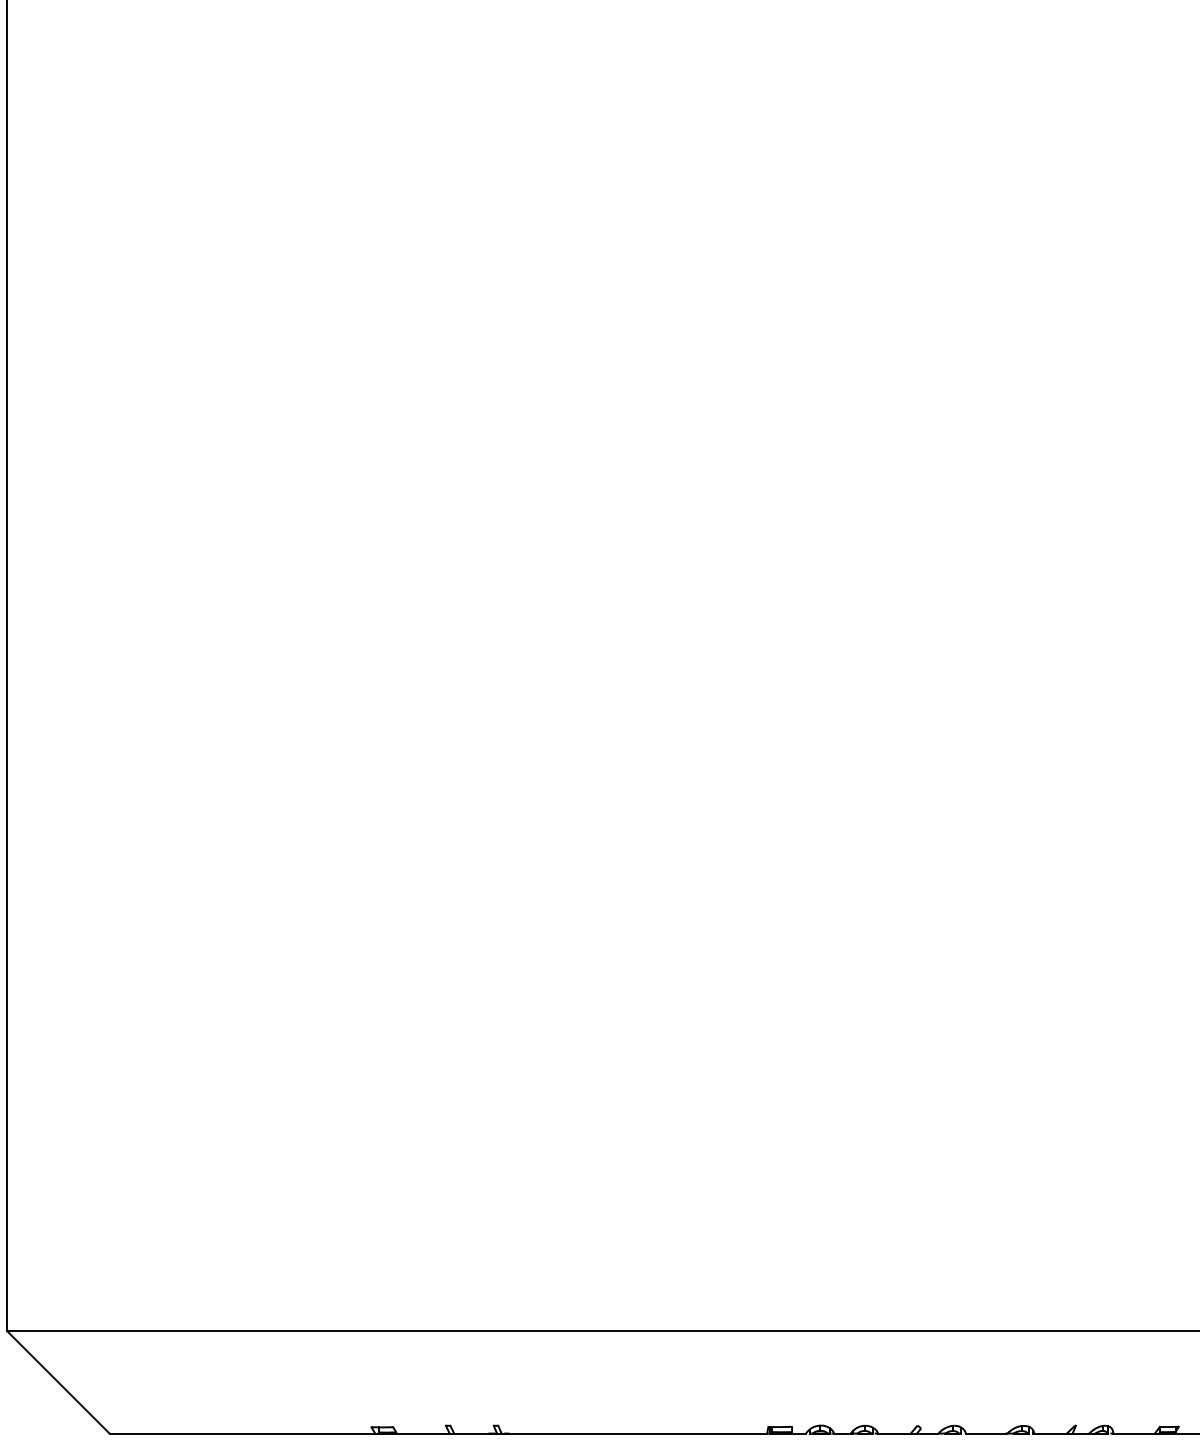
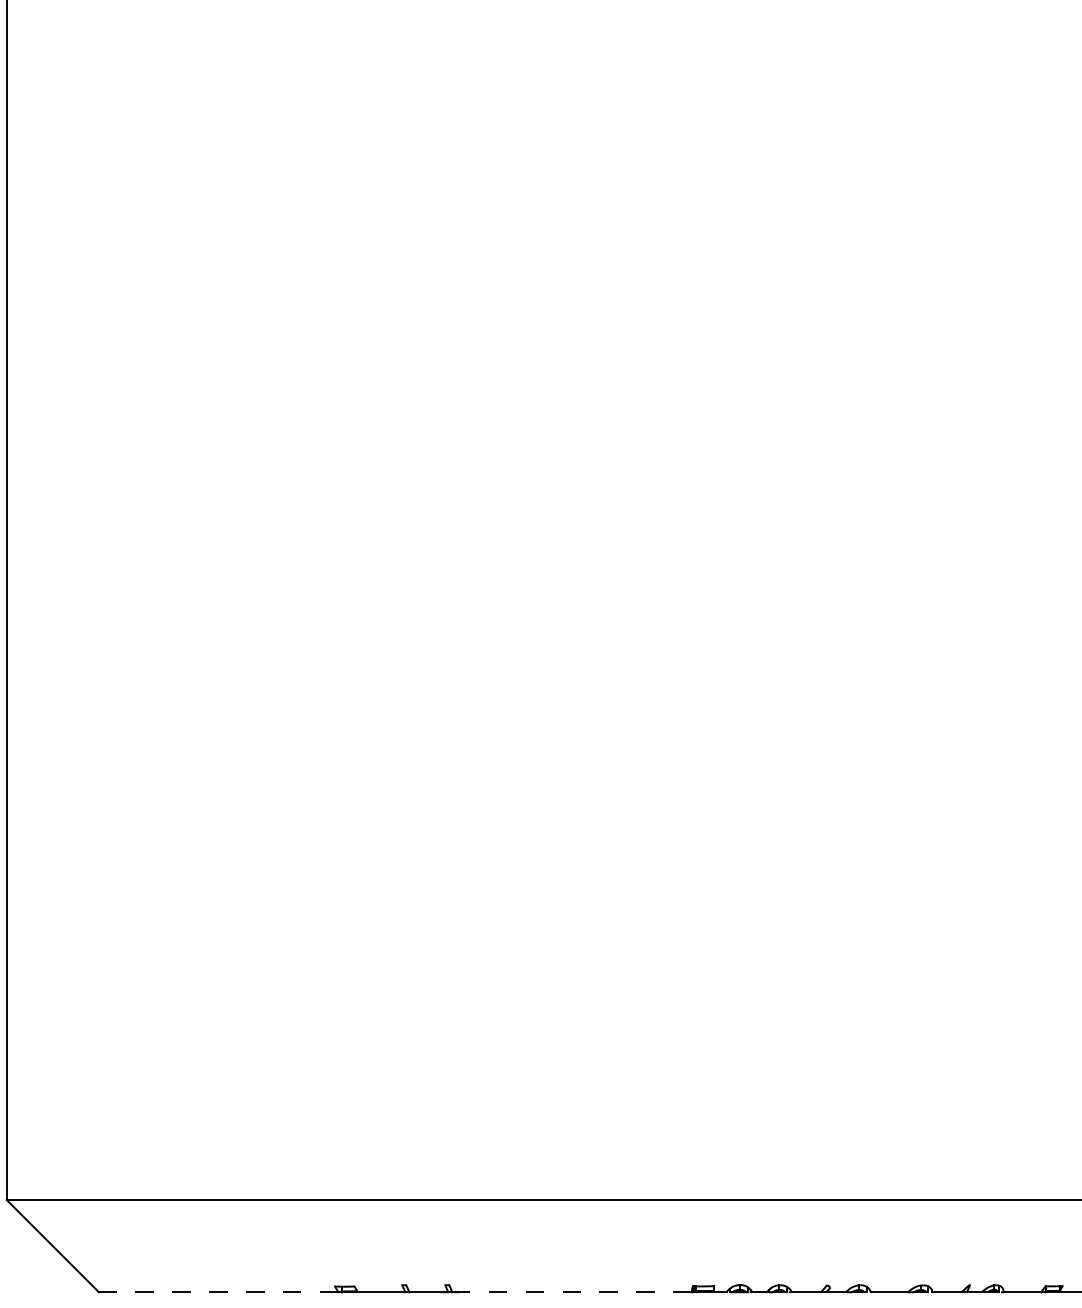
line: (242, 1433) -> (218, 1292), solid -> dashed
line: (634, 1433) -> (572, 1292), solid -> dashed

